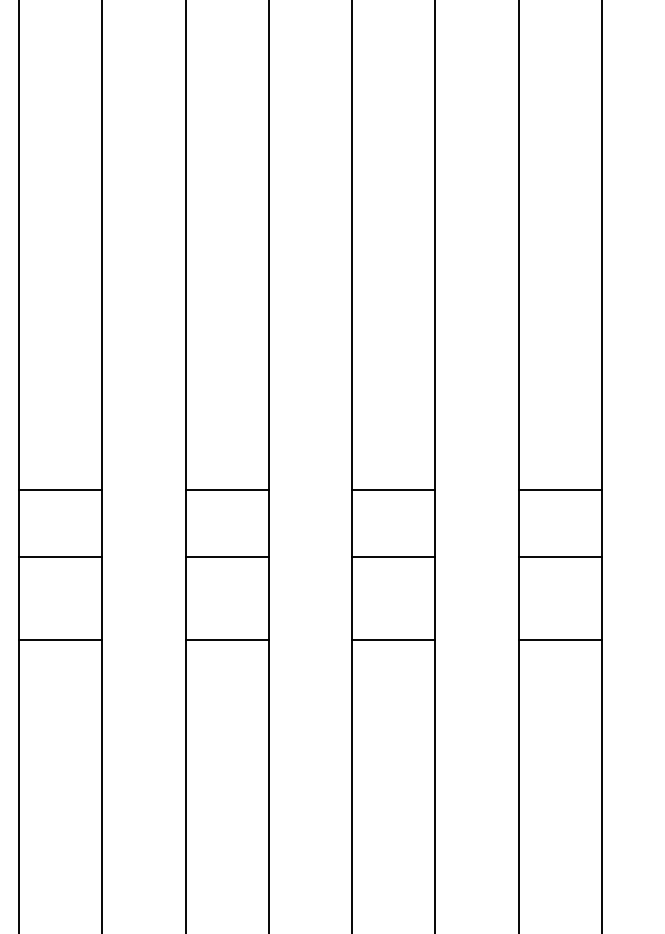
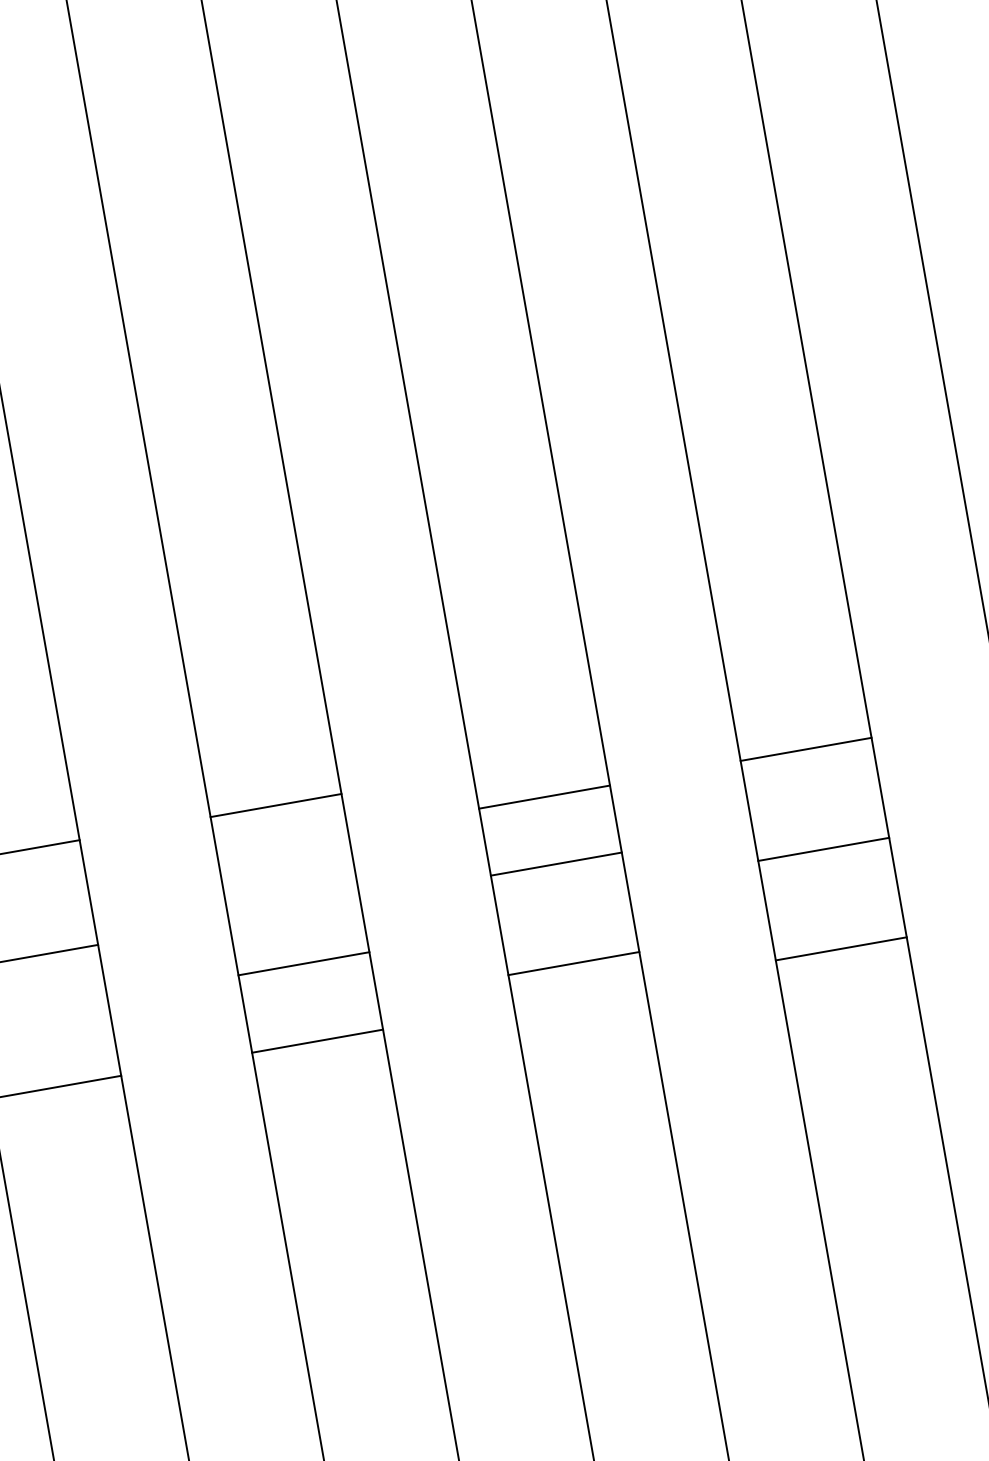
line: (393, 490) -> (544, 797), moved
line: (559, 490) -> (805, 750), moved
line: (226, 556) -> (302, 963), moved
line: (559, 556) -> (822, 849), moved
line: (393, 639) -> (573, 962), moved

